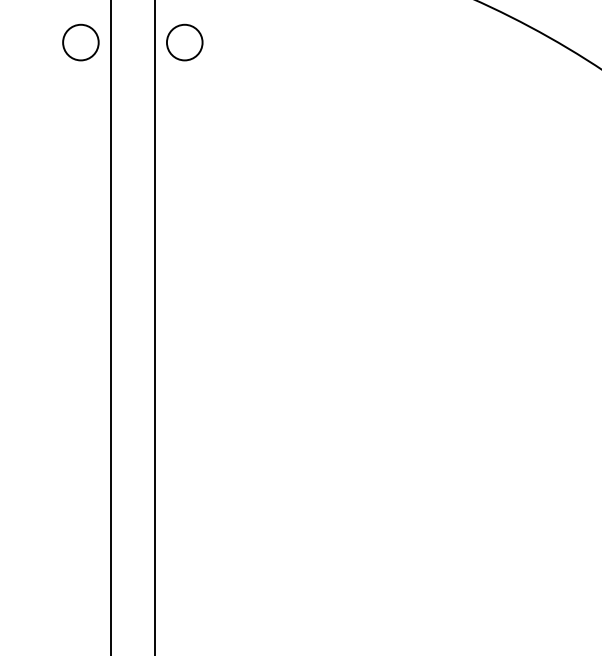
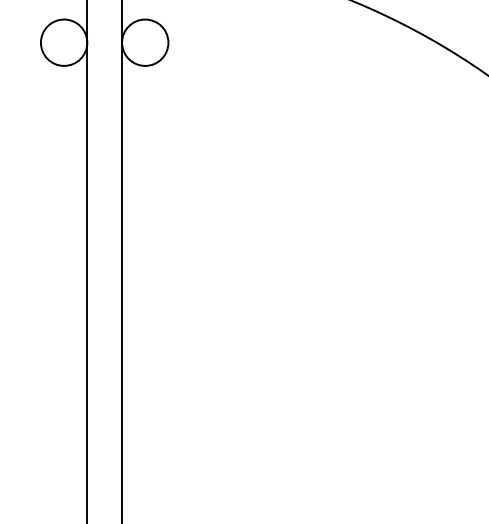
circle: (80, 42) -> (63, 42), size x1.67
circle: (185, 42) -> (145, 42), size x1.67

